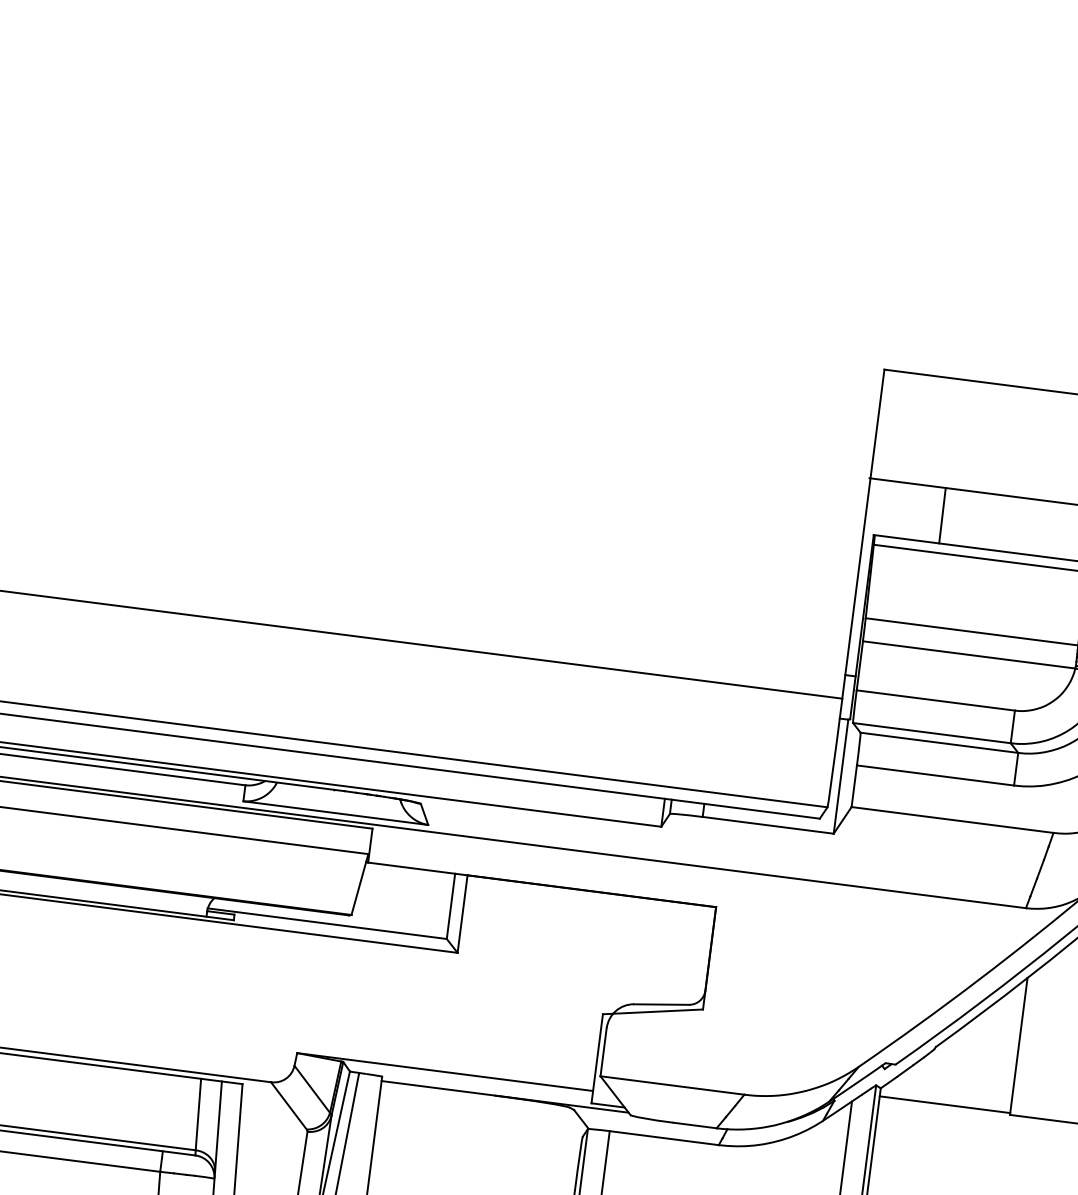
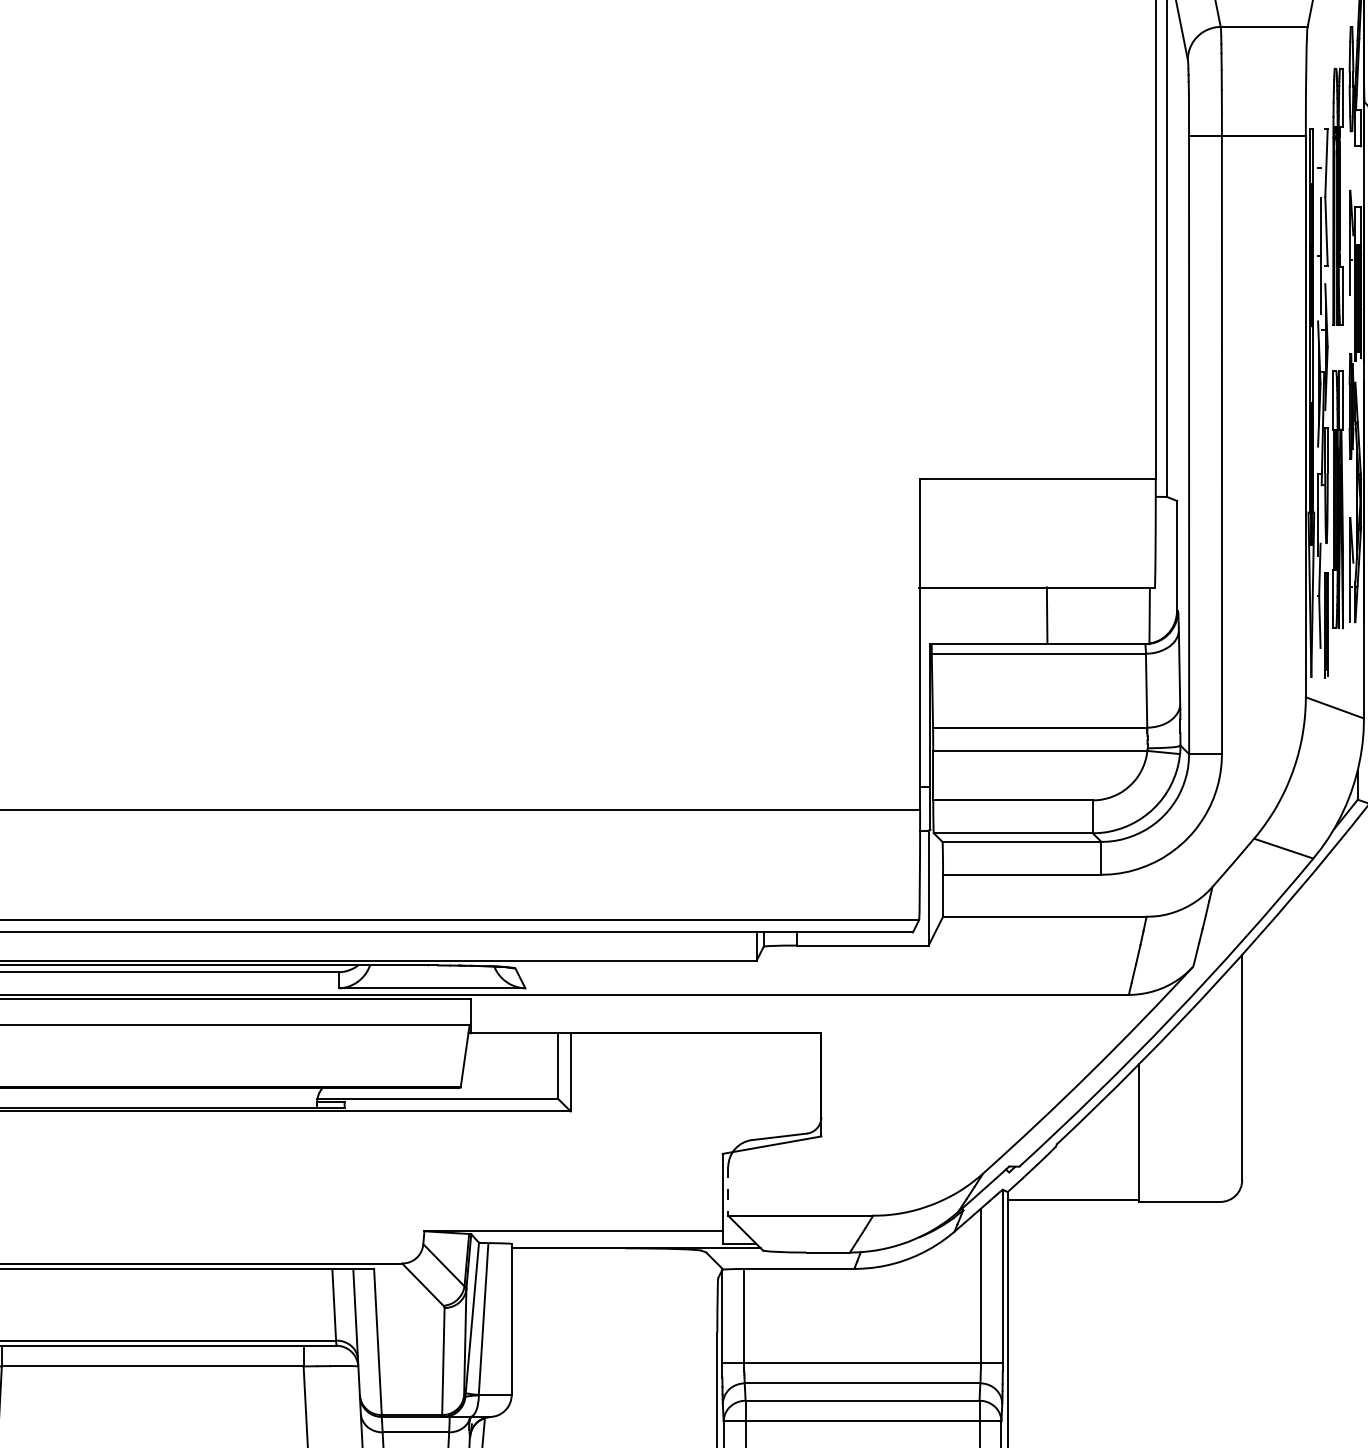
line: (941, 515) -> (1046, 615), moved
line: (603, 1052) -> (728, 1191), solid -> dashed

